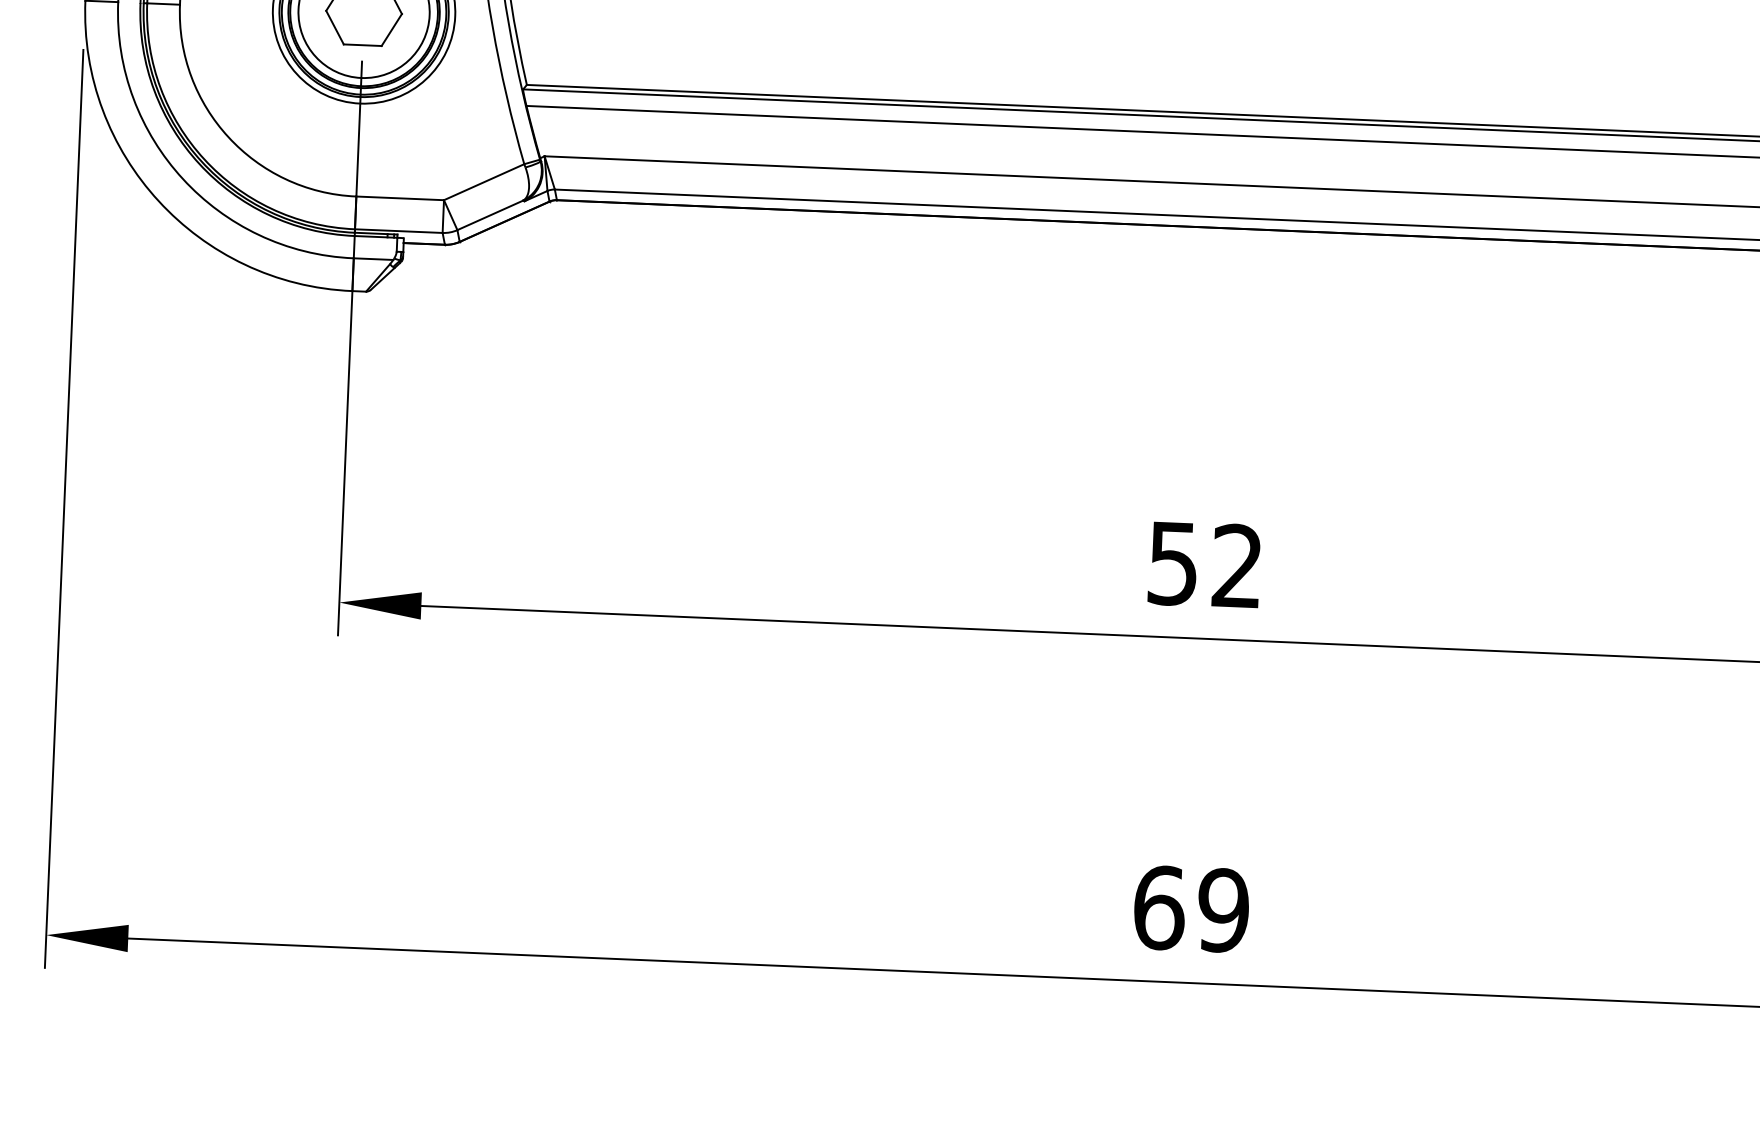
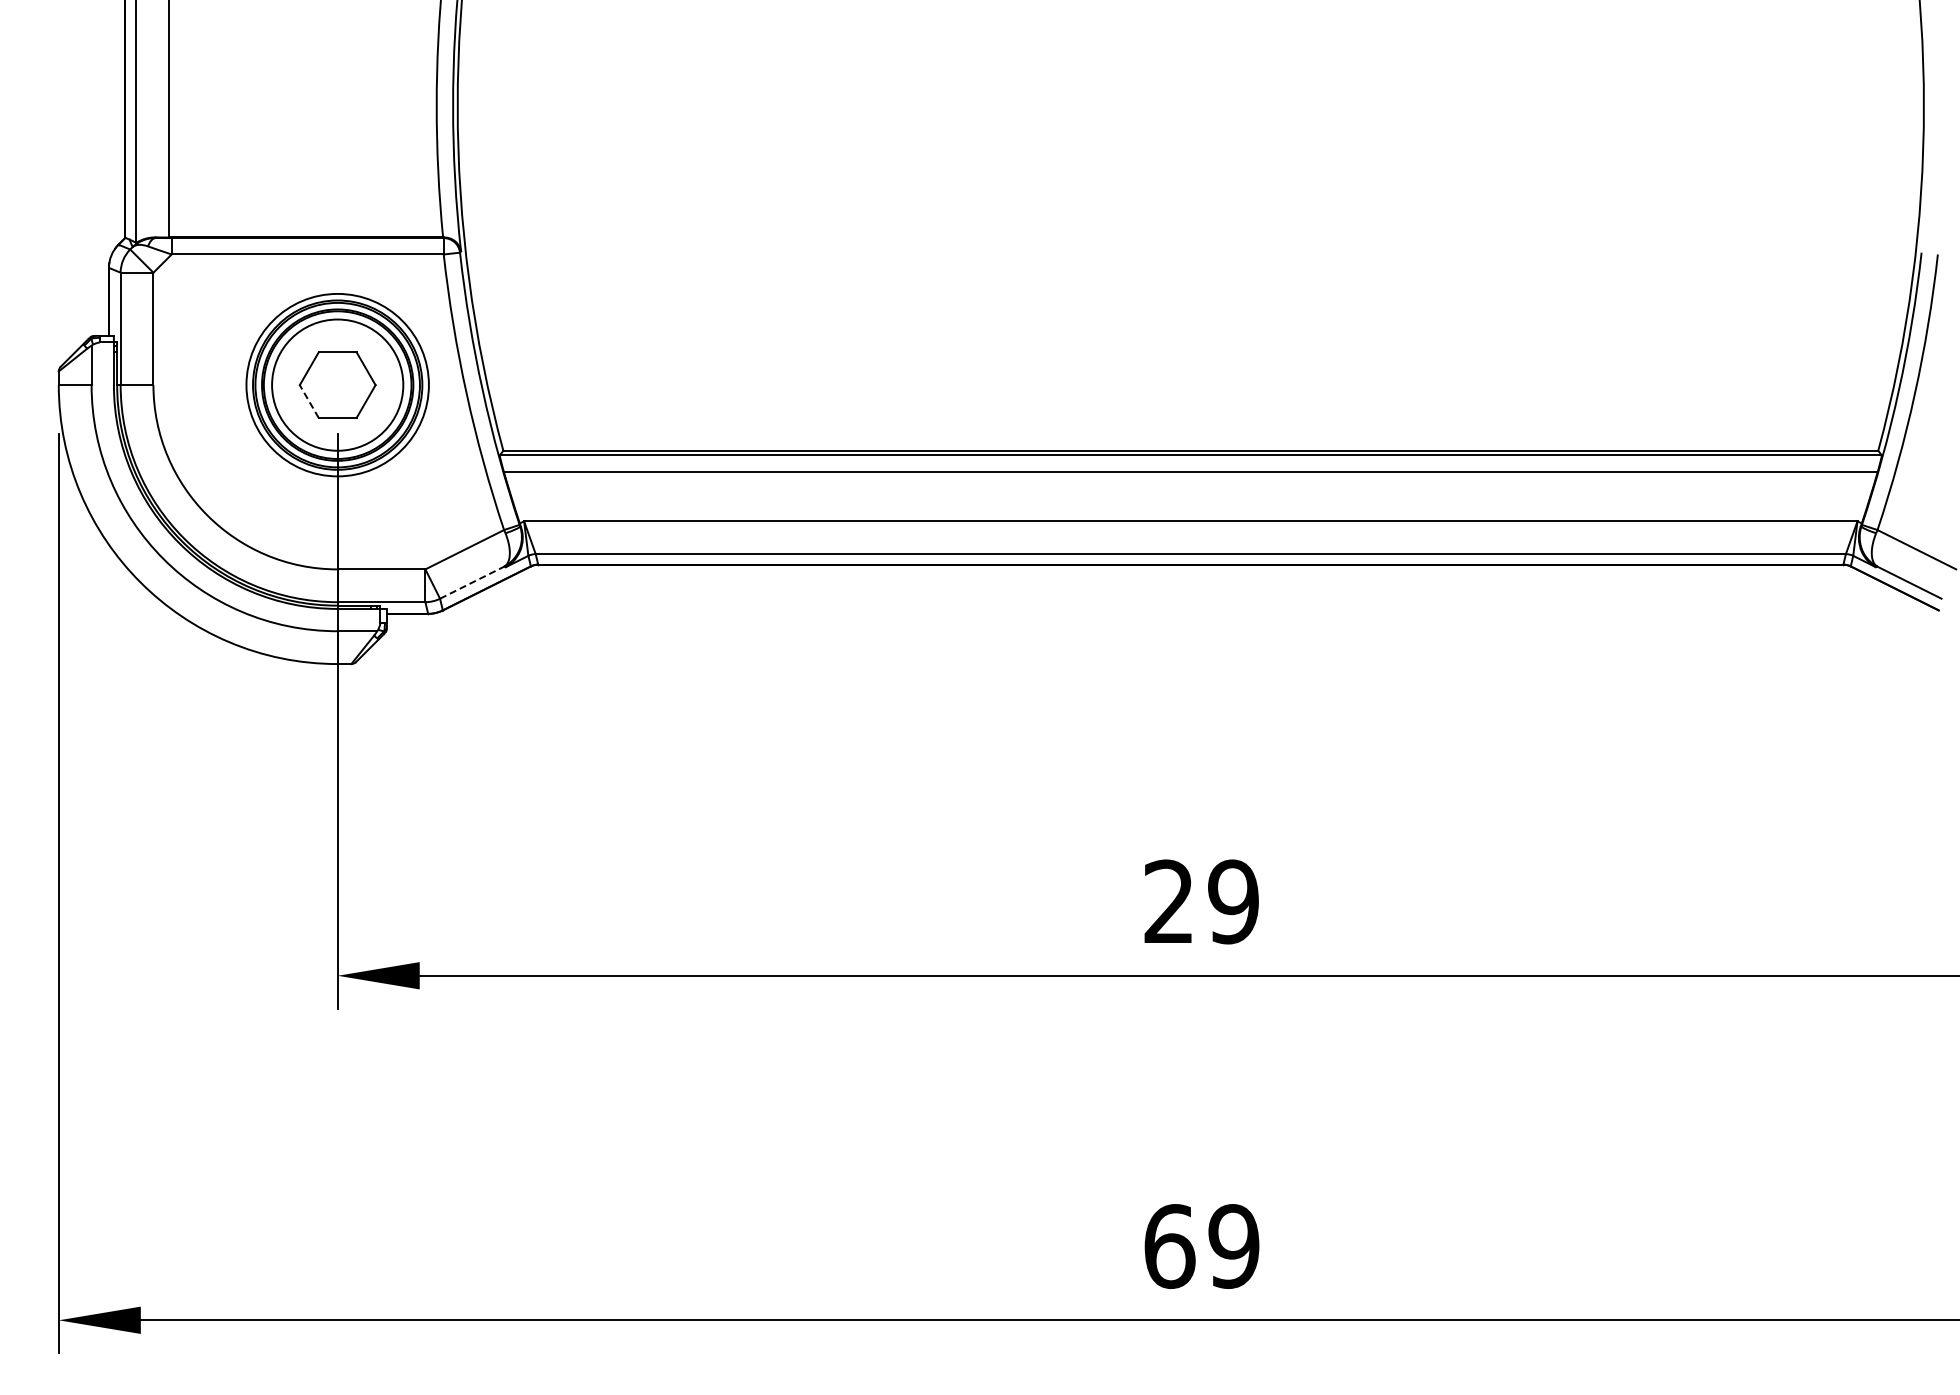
line: (335, 27) -> (309, 401), solid -> dashed
line: (490, 215) -> (472, 582), solid -> dashed
text: (1205, 564) -> (1201, 901), 52 -> 29

